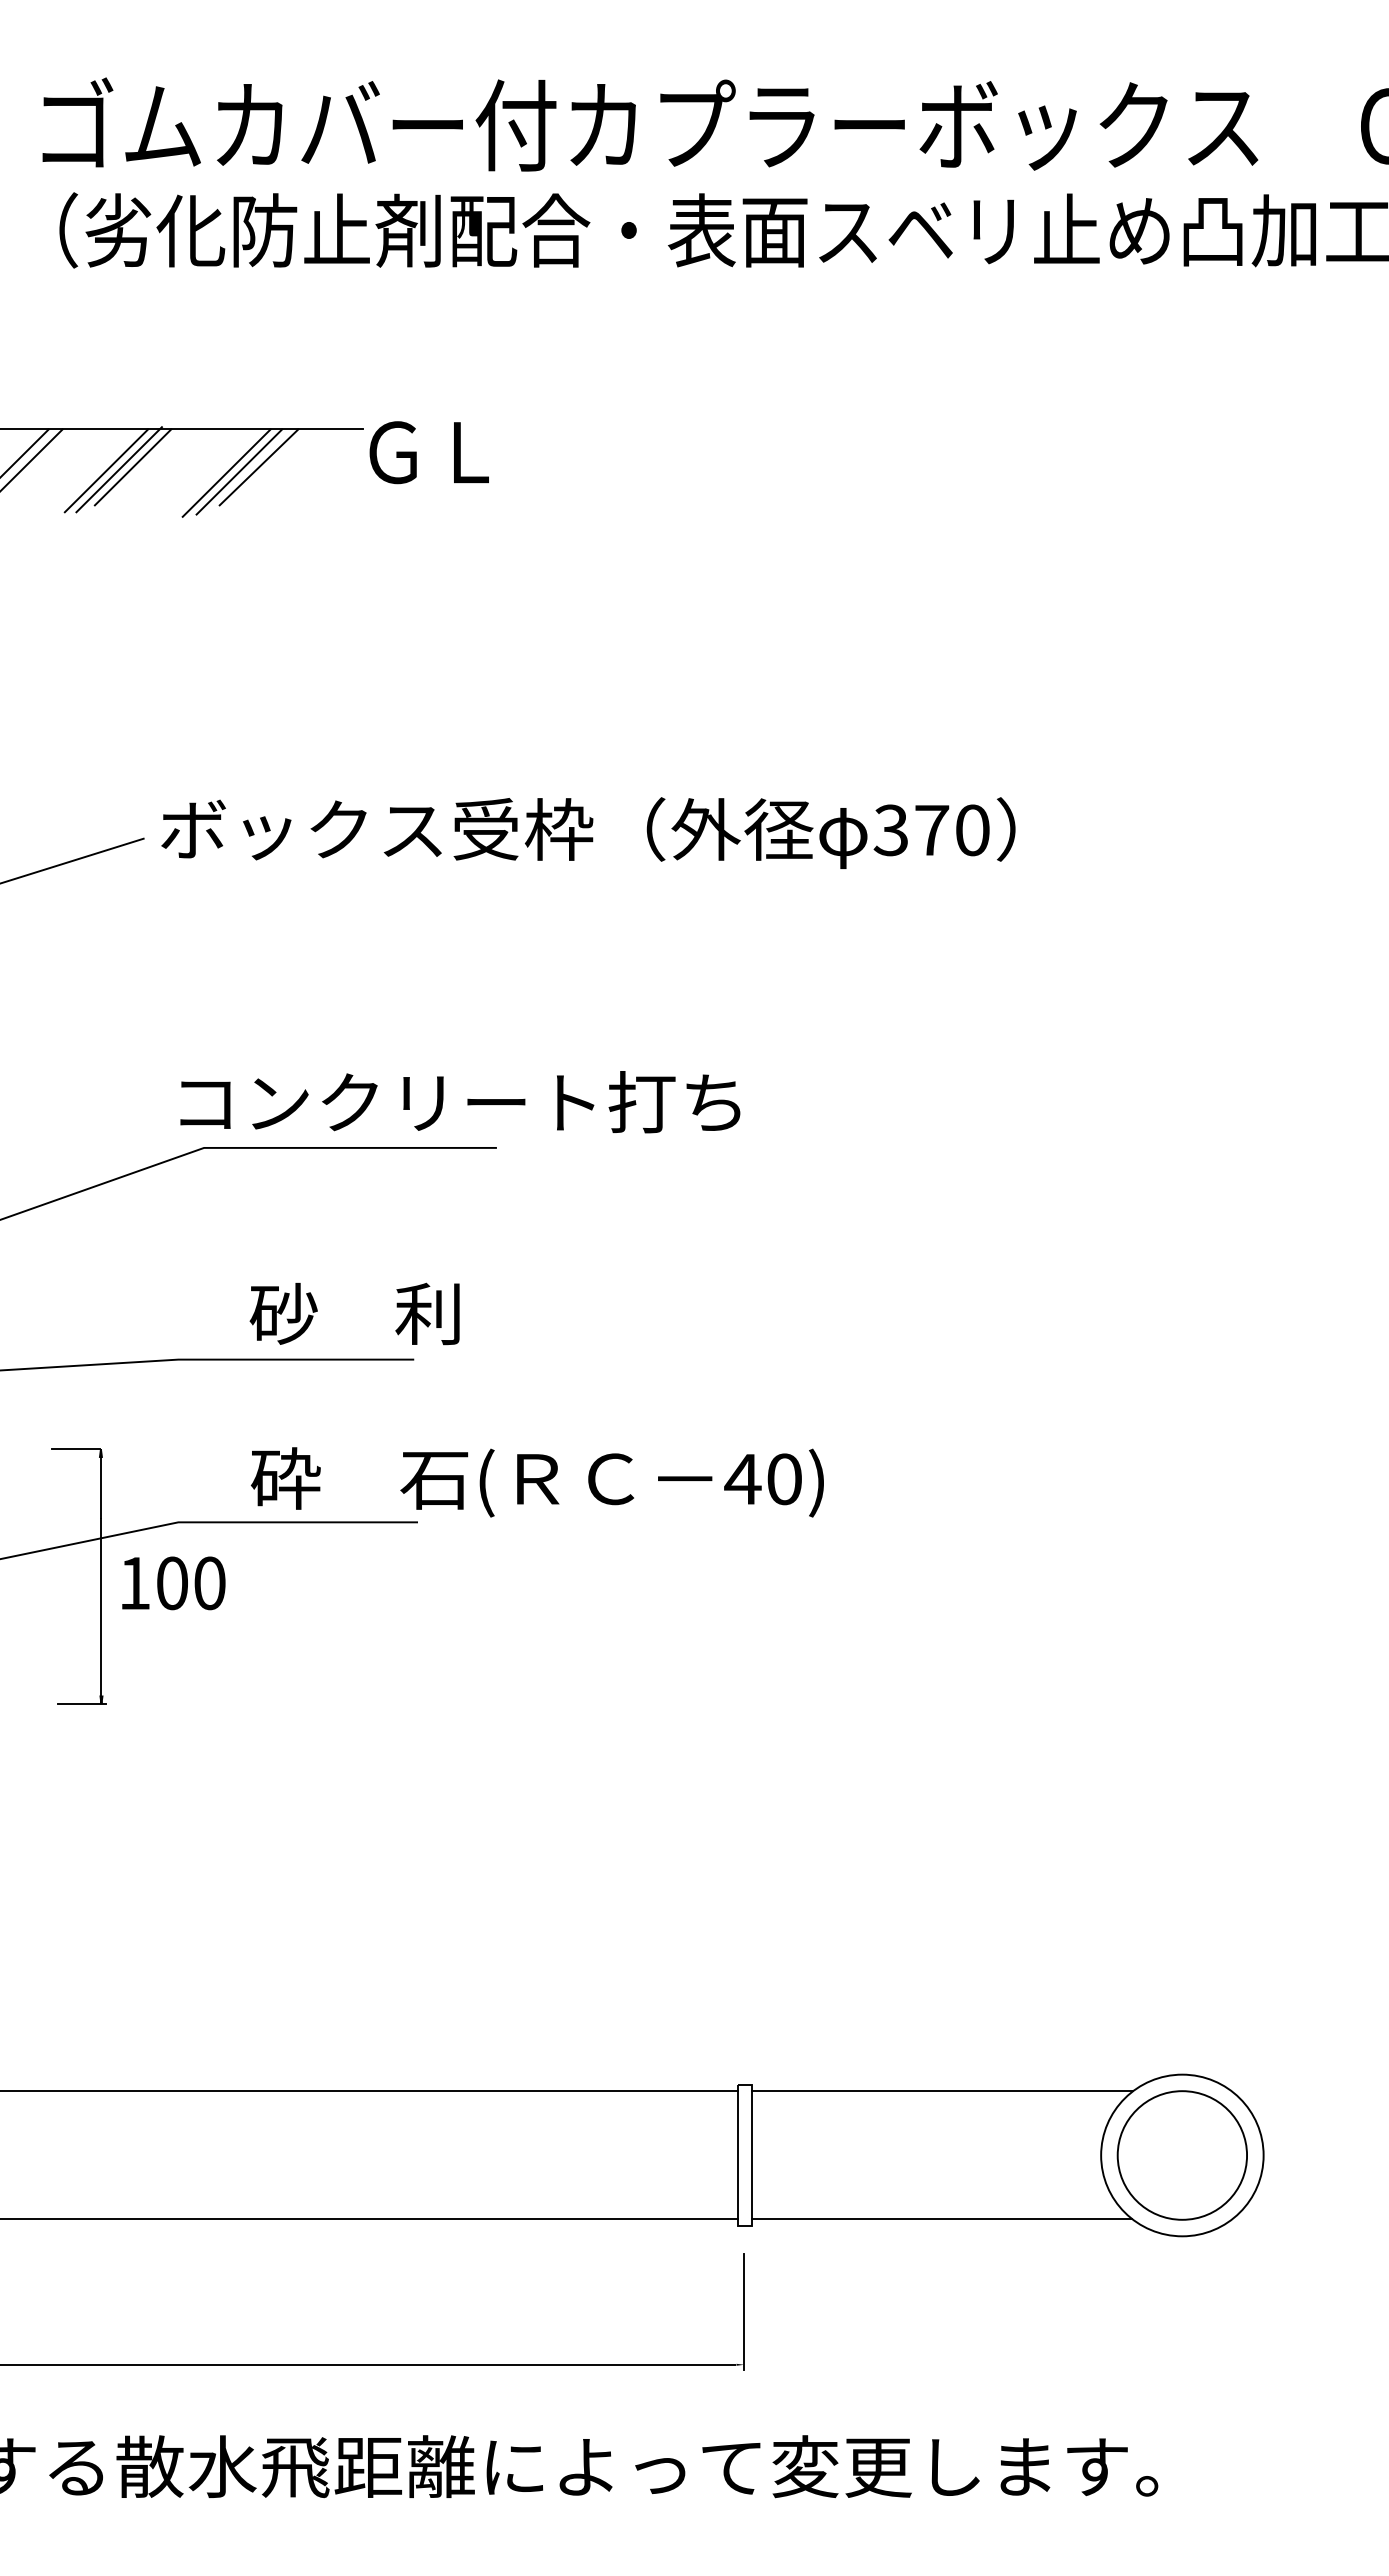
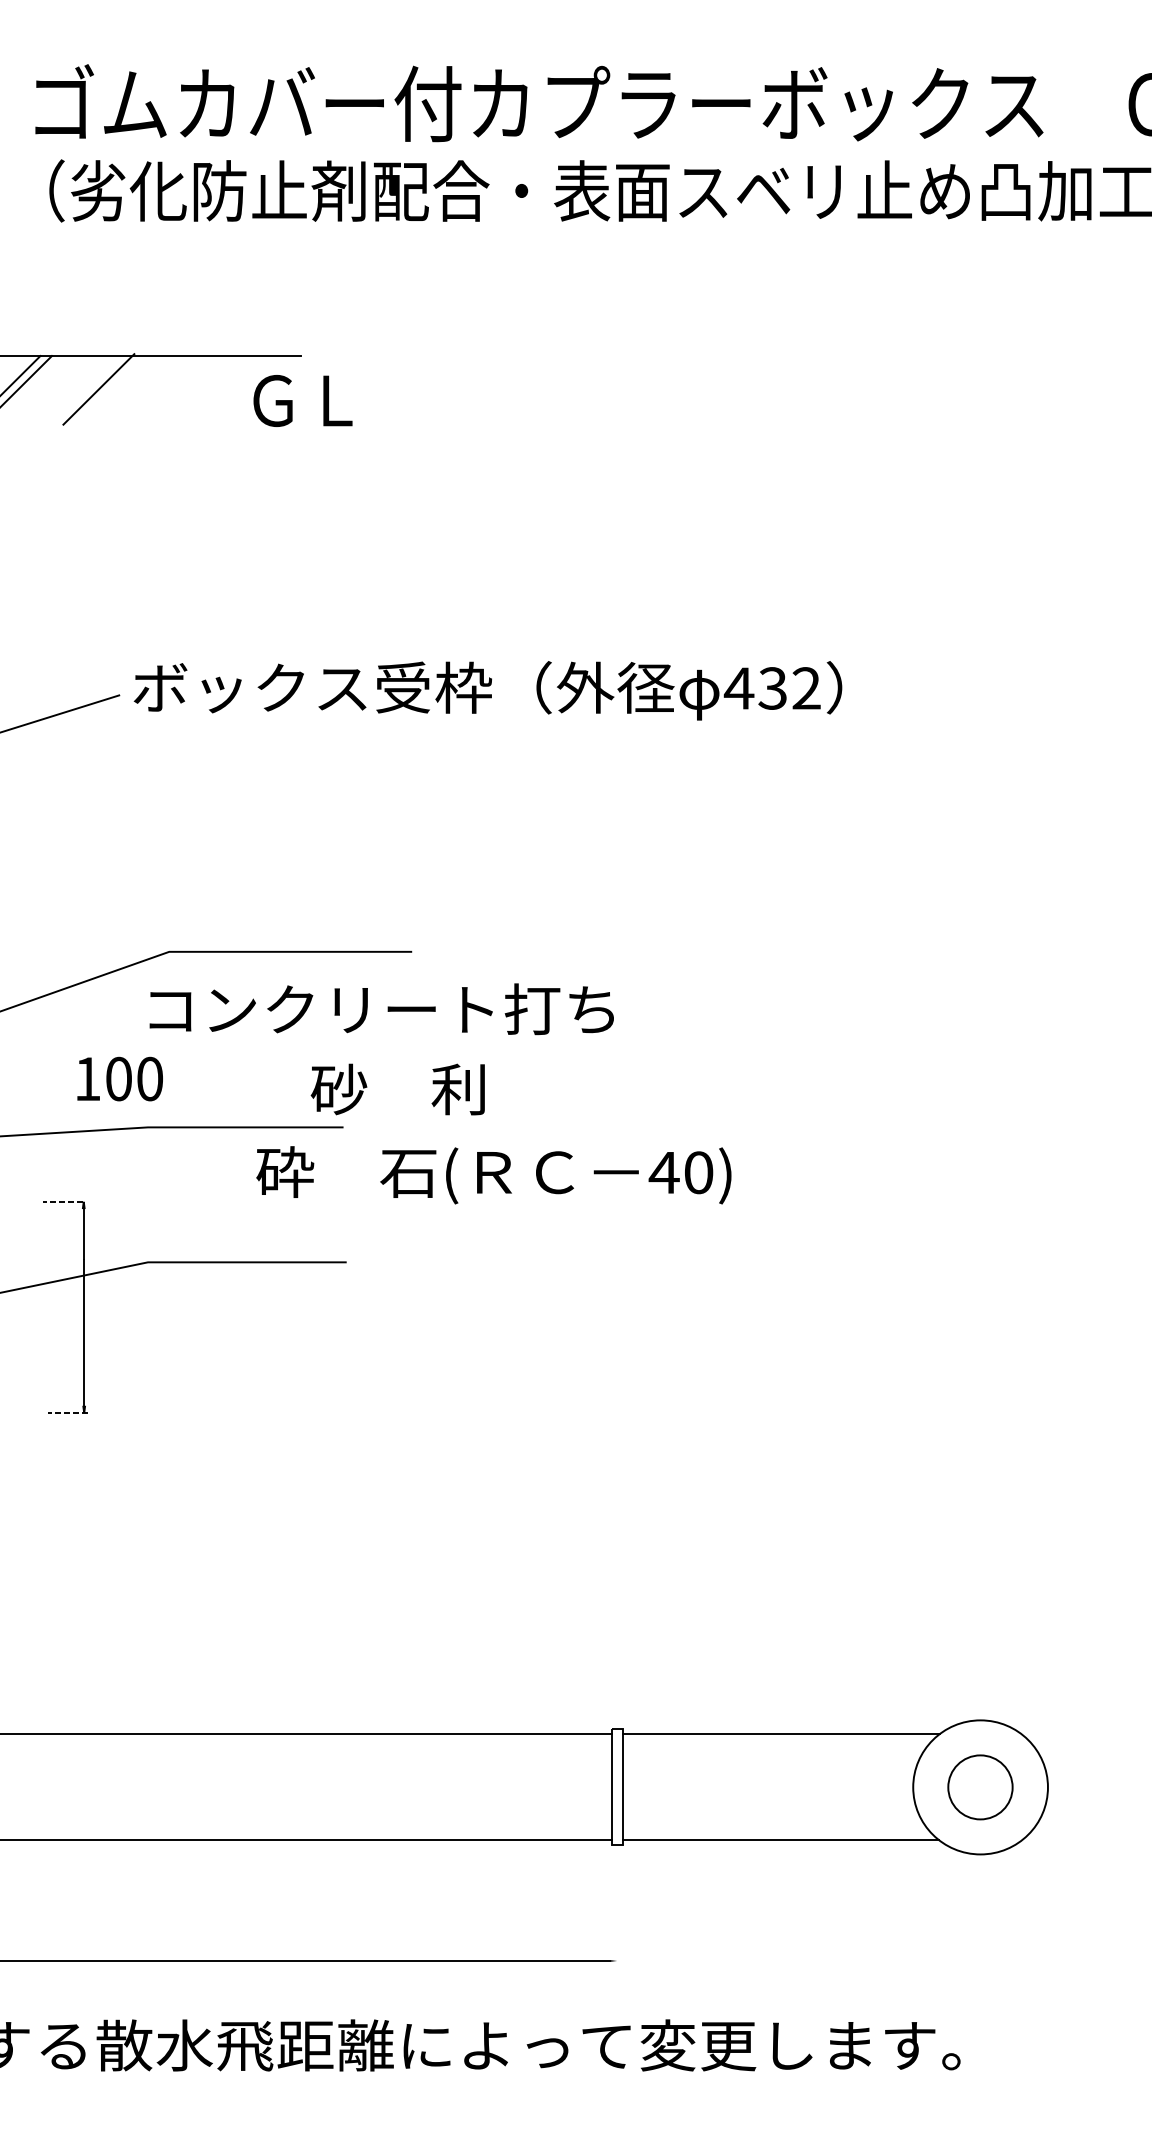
text: (428, 452) -> (302, 400), moved
line: (132, 467) -> (109, 387), removed
line: (258, 467) -> (214, 387), removed
line: (106, 470) -> (88, 390), removed
line: (239, 471) -> (198, 390), removed
line: (226, 472) -> (187, 391), removed
text: (930, 830) -> (771, 688), 370 -> 432
text: (460, 1102) -> (381, 1009), moved
text: (354, 1313) -> (397, 1089), moved
line: (75, 1449) -> (62, 1201), solid -> dashed
text: (536, 1482) -> (493, 1175), moved
text: (173, 1583) -> (119, 1079), moved
line: (81, 1703) -> (67, 1412), solid -> dashed
part: (1181, 2155) -> (979, 1787), size x0.6
line: (744, 2311) -> (617, 1916), removed

